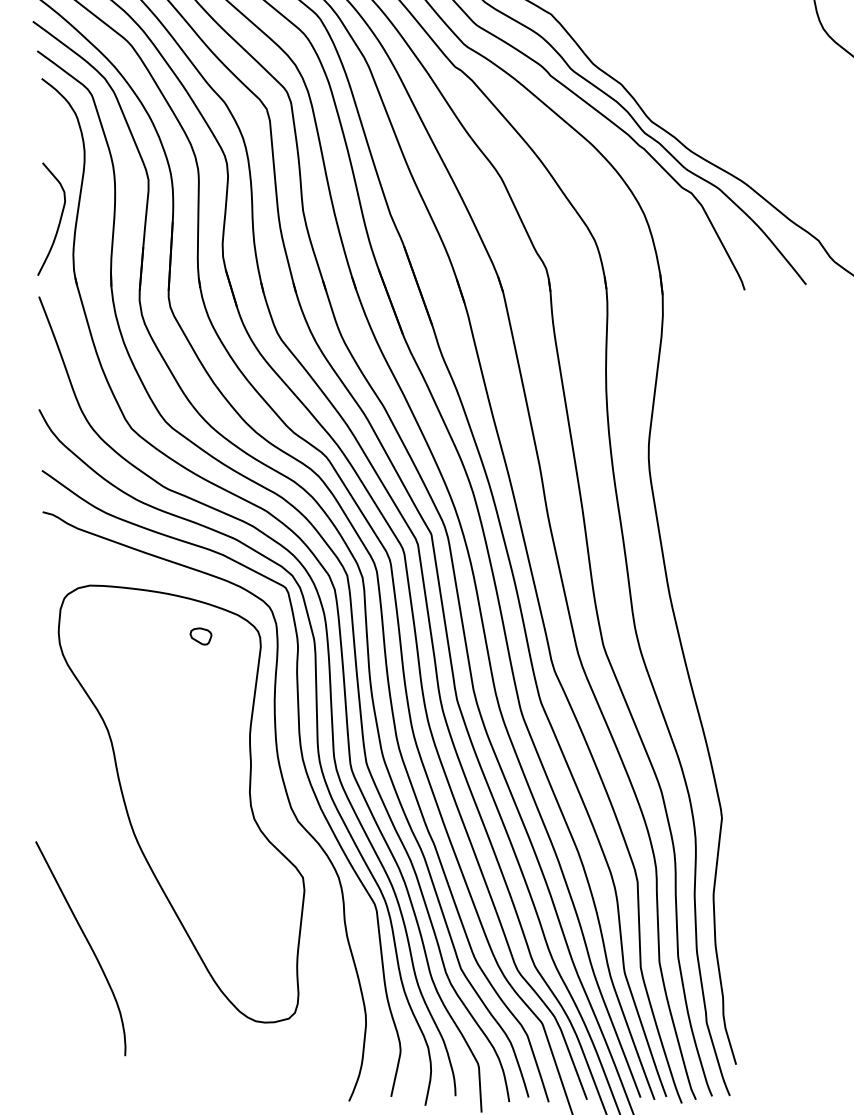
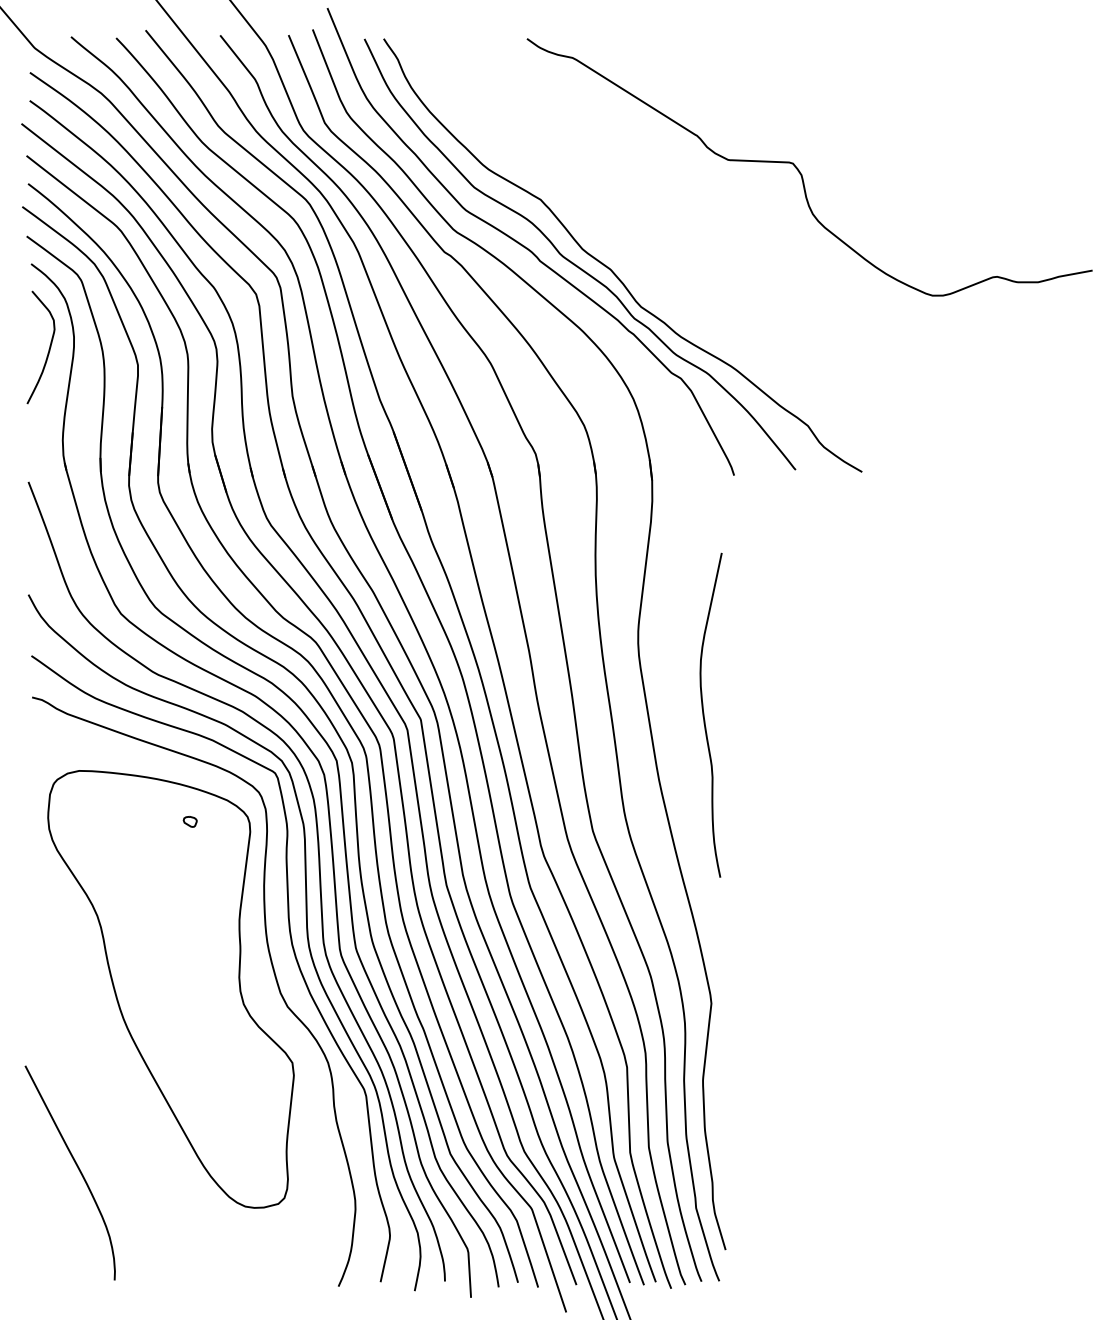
curve: (59, 221) -> (48, 349), moved
curve: (715, 529) -> (704, 714), added
part: (200, 636) -> (189, 821), size x0.62
curve: (88, 944) -> (77, 1168), moved

